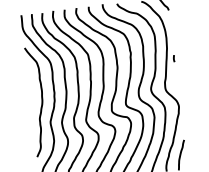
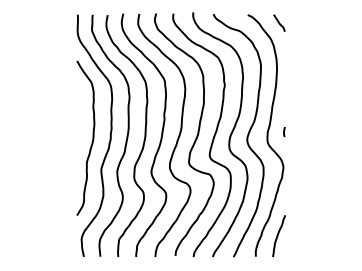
curve: (174, 58) -> (284, 132), moved

